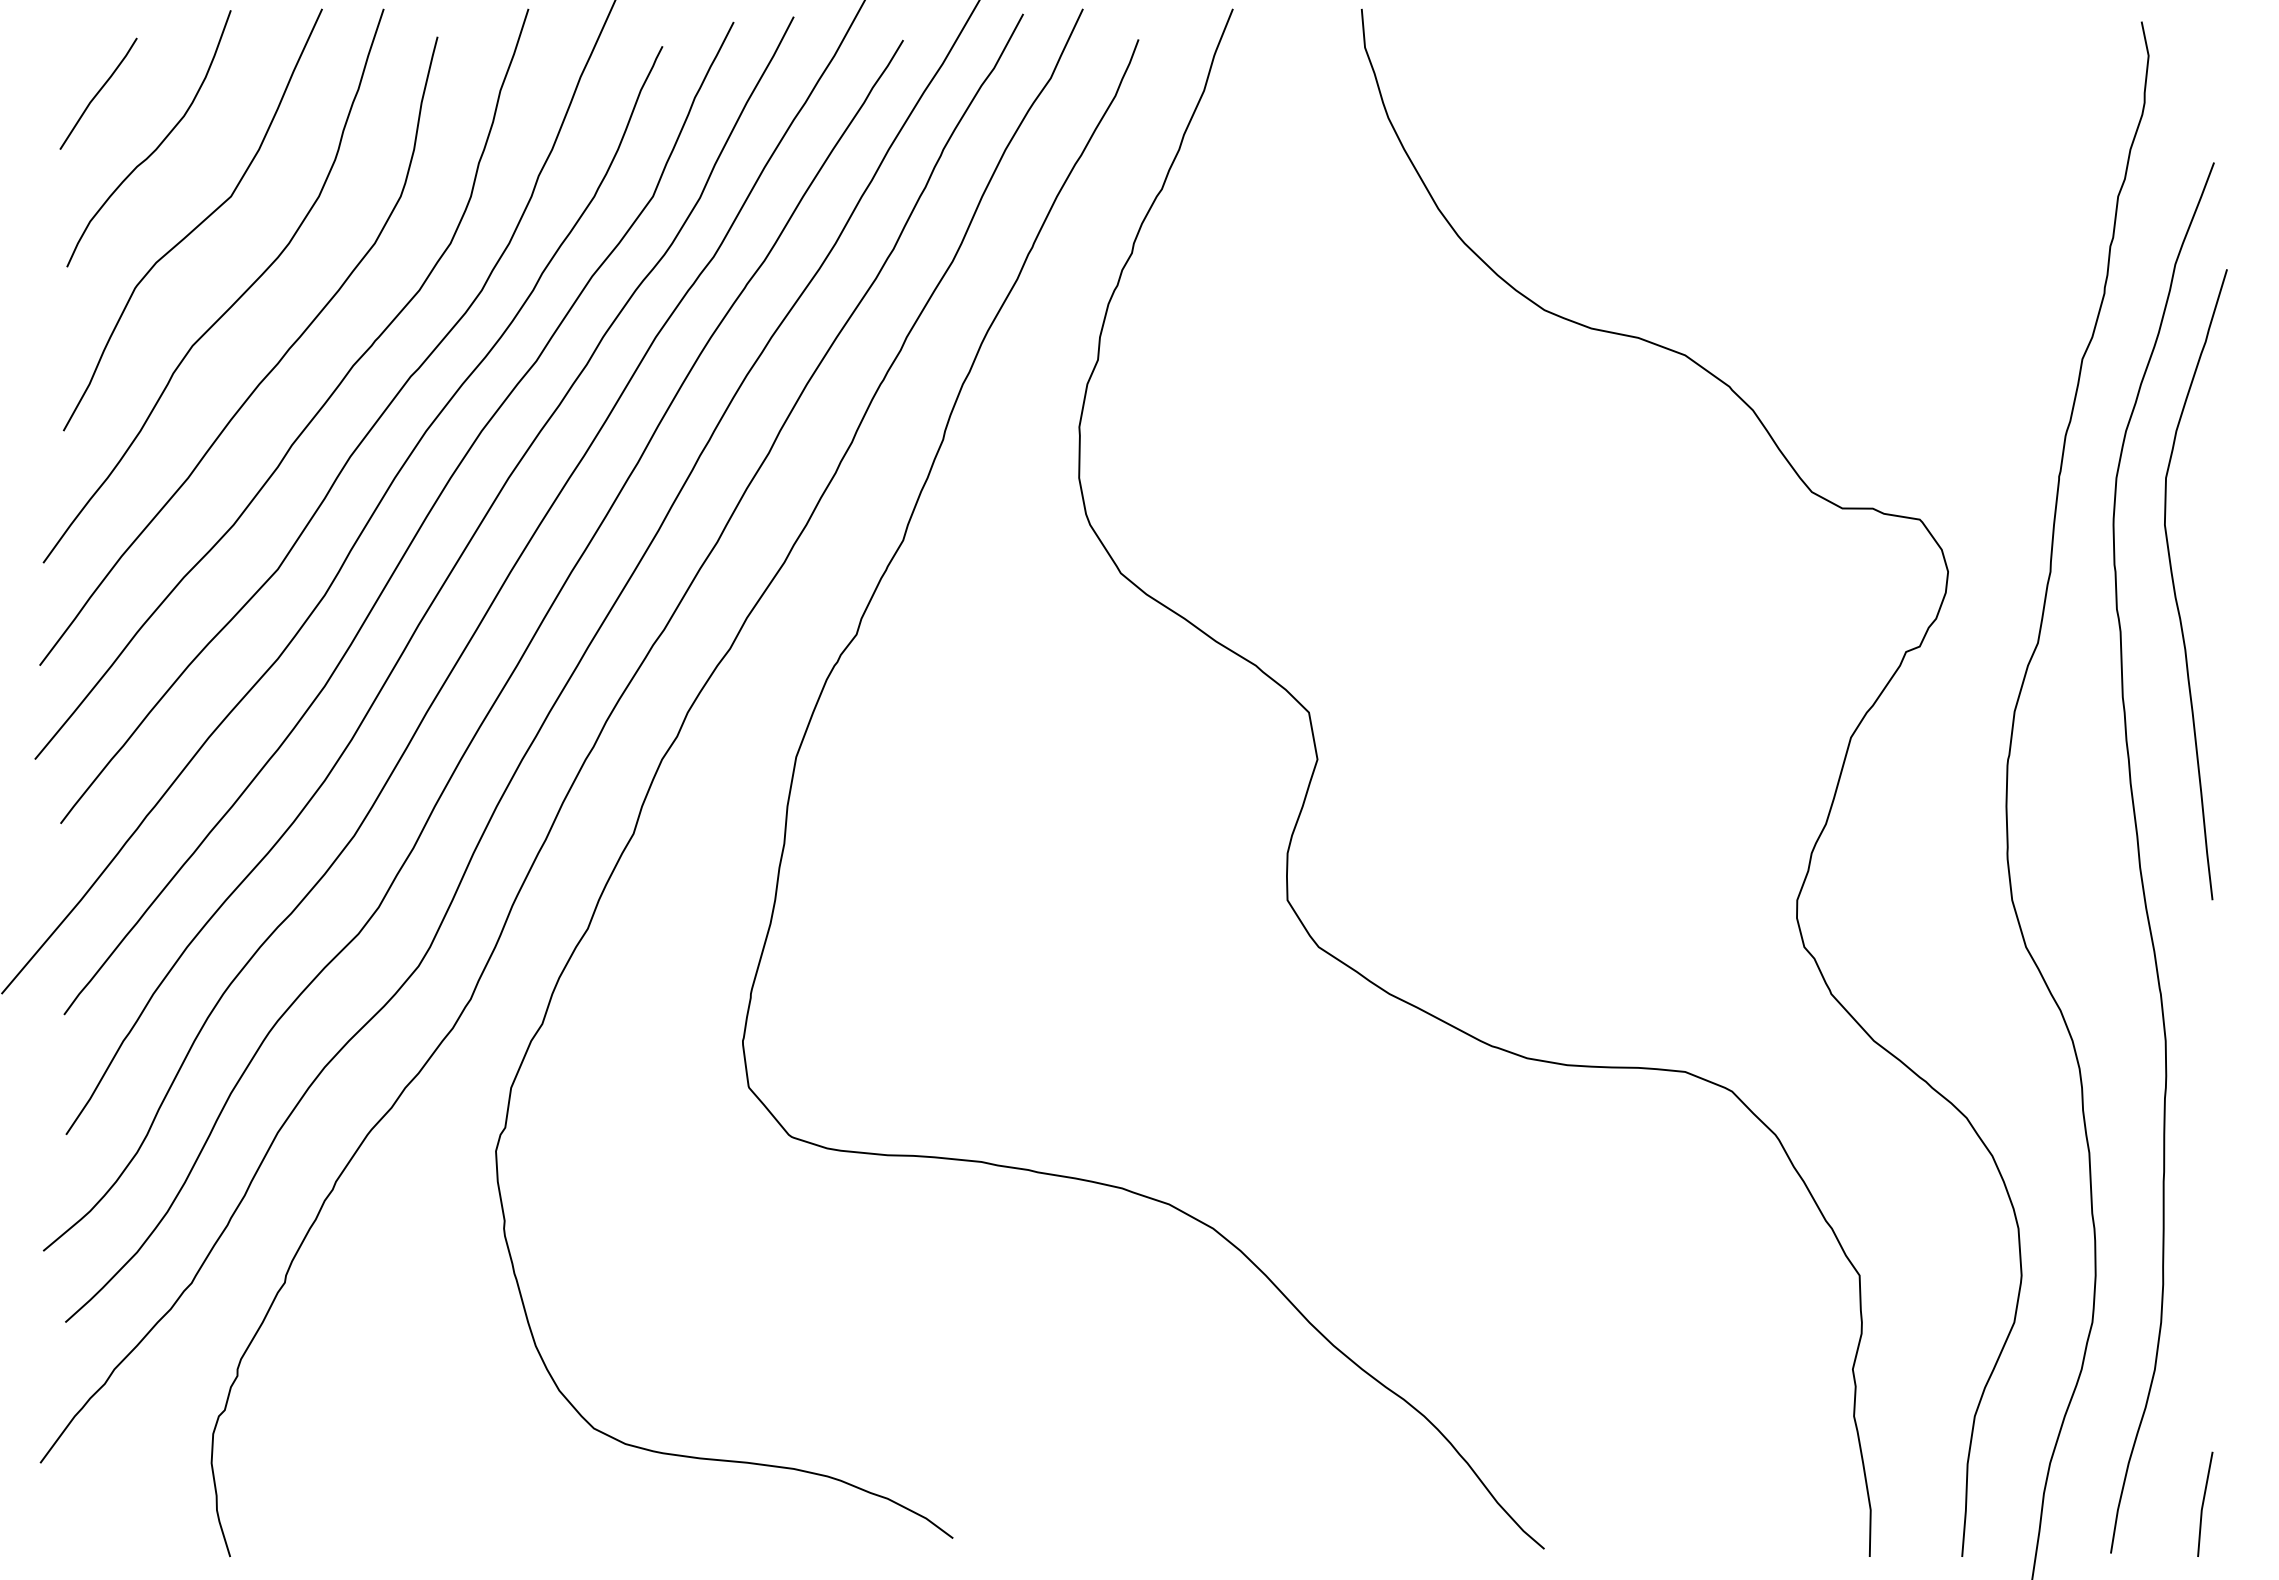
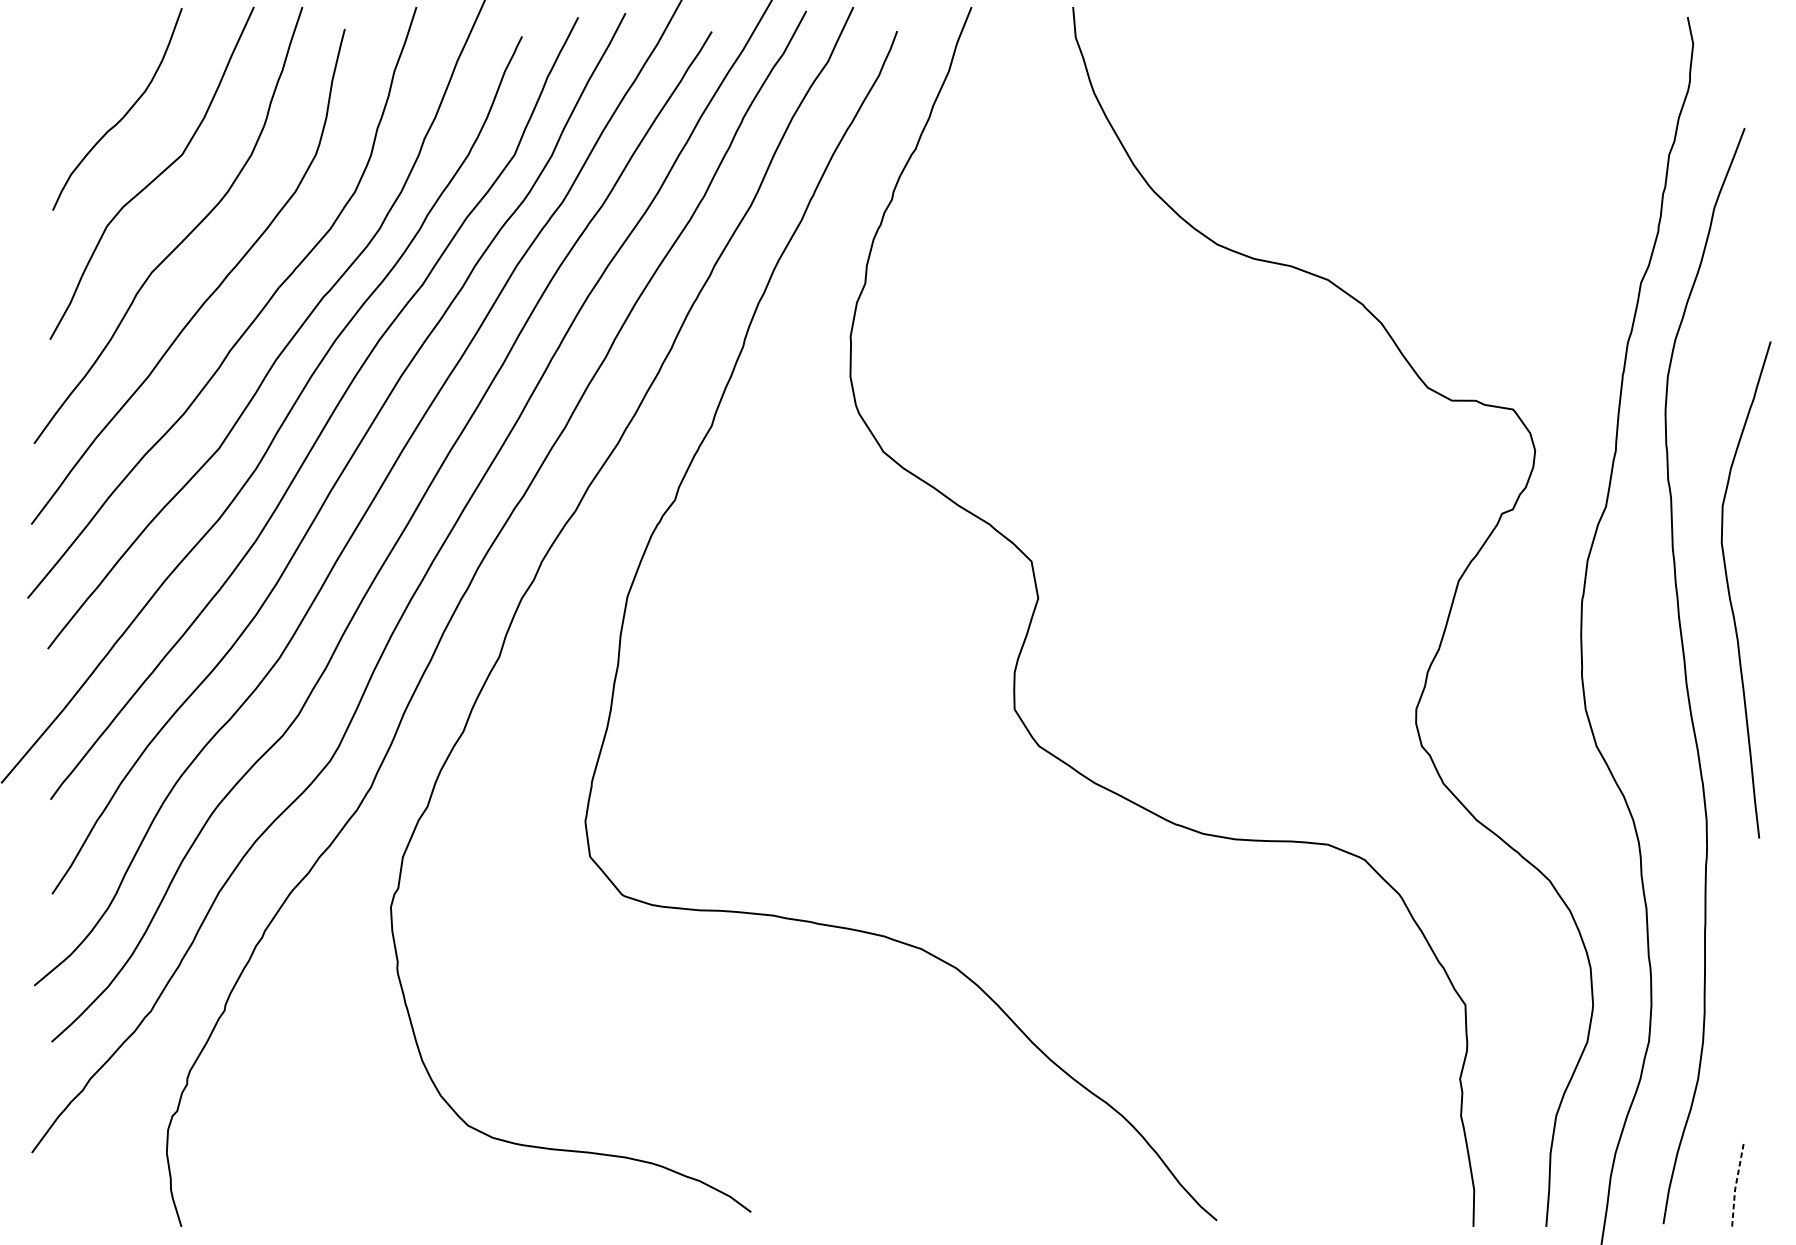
line: (98, 93) -> (77, 73), removed
curve: (2175, 589) -> (1730, 593), moved
line: (2202, 1505) -> (1735, 1186), solid -> dashed

